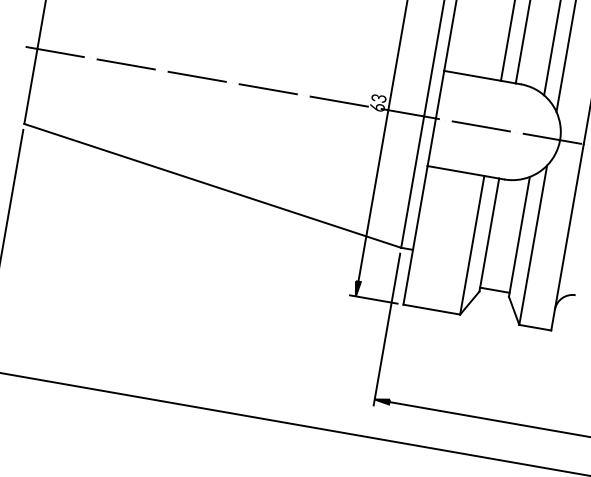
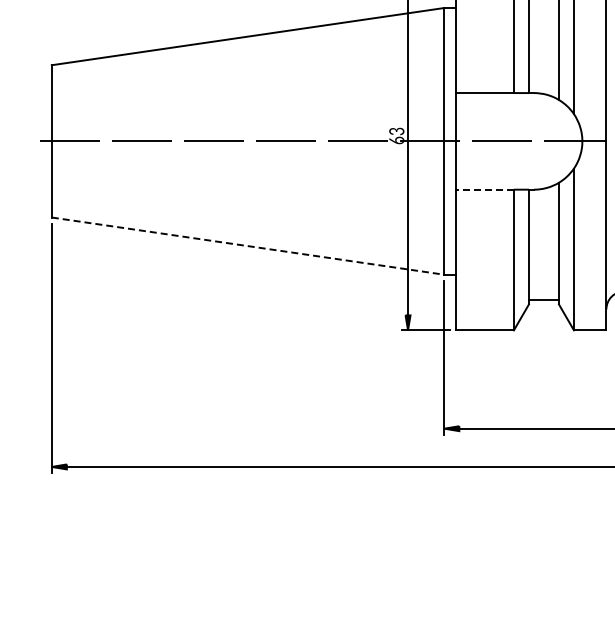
line: (456, 170) -> (485, 189), solid -> dashed
line: (213, 186) -> (248, 246), solid -> dashed

